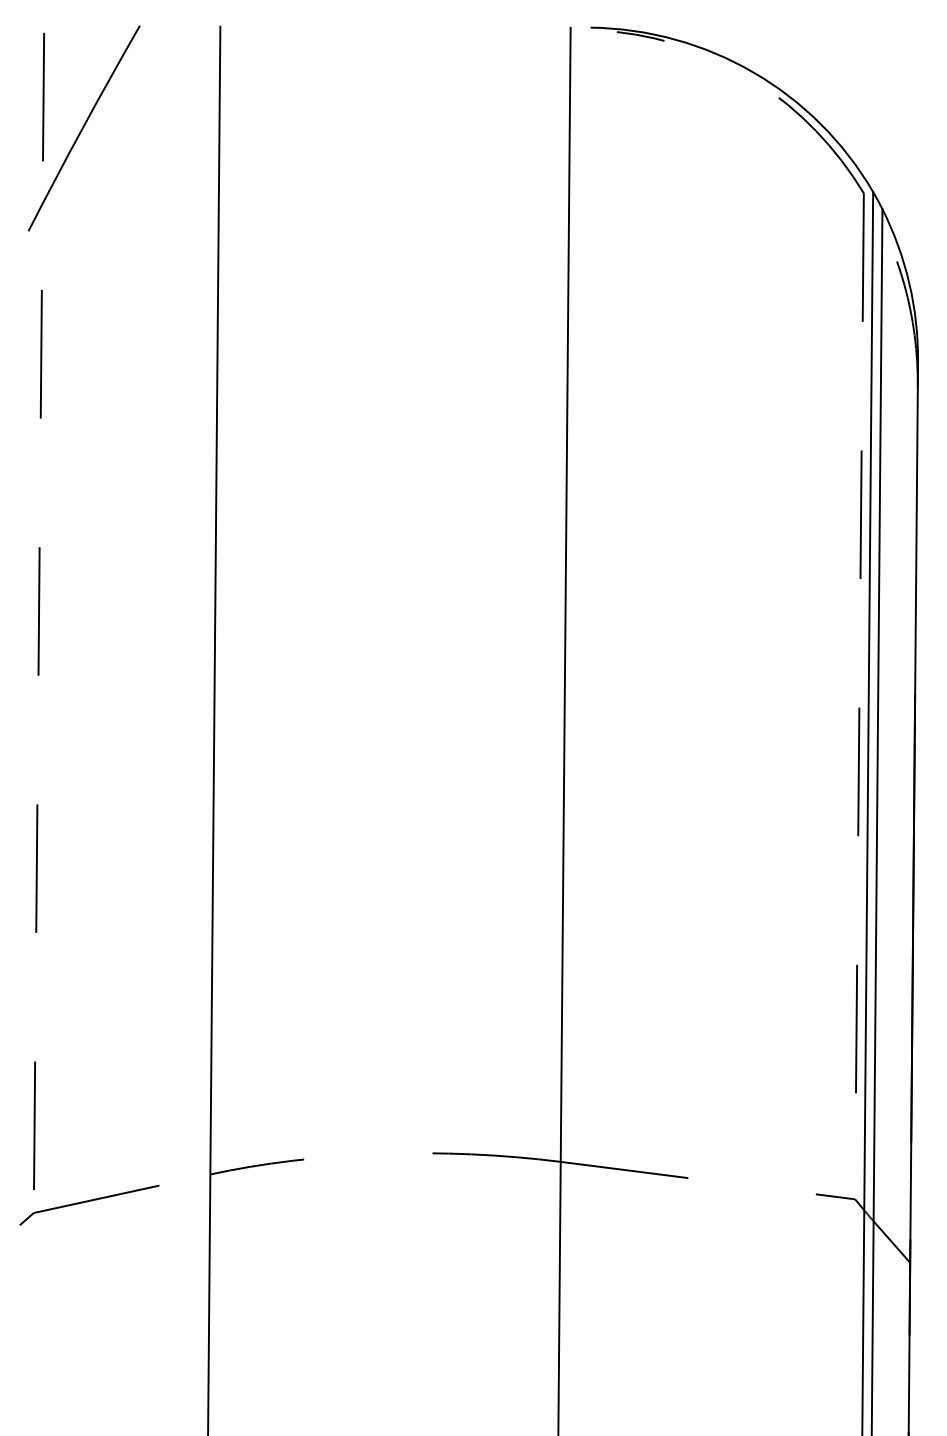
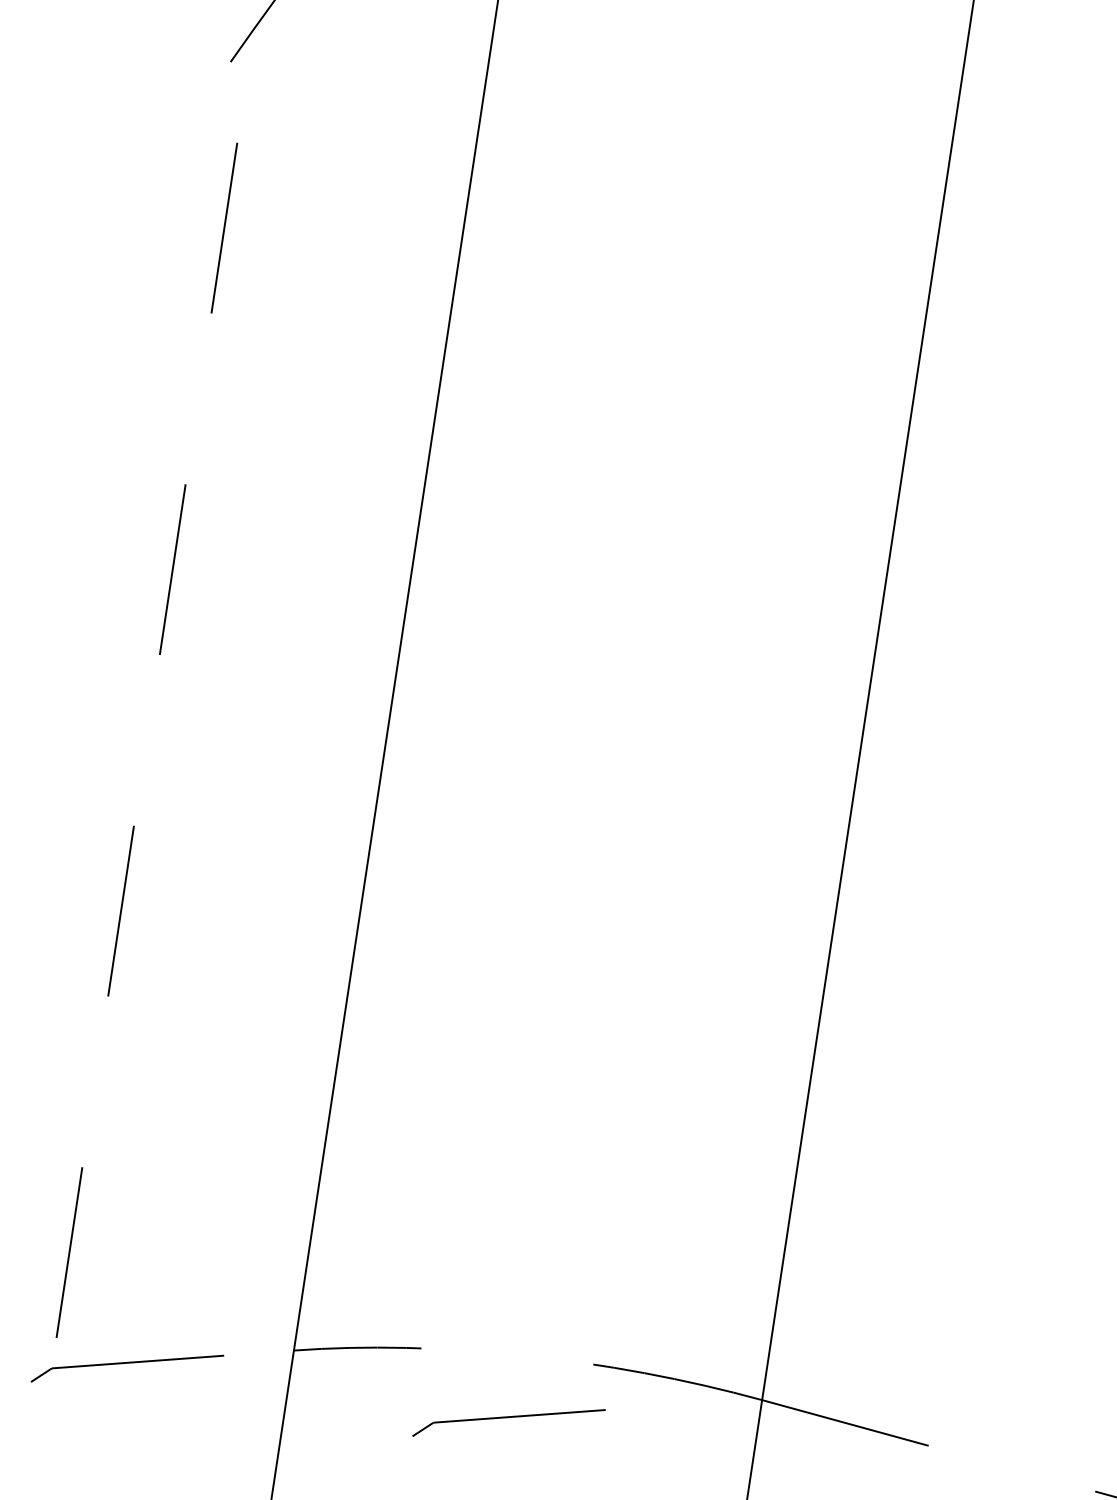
part: (376, 1204) -> (509, 1421), added

